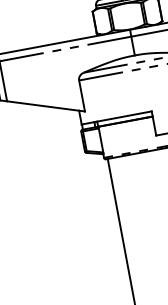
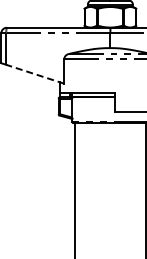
line: (46, 106) -> (35, 74), solid -> dashed

